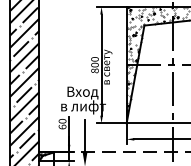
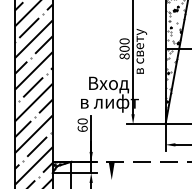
line: (85, 135) -> (112, 139), removed

